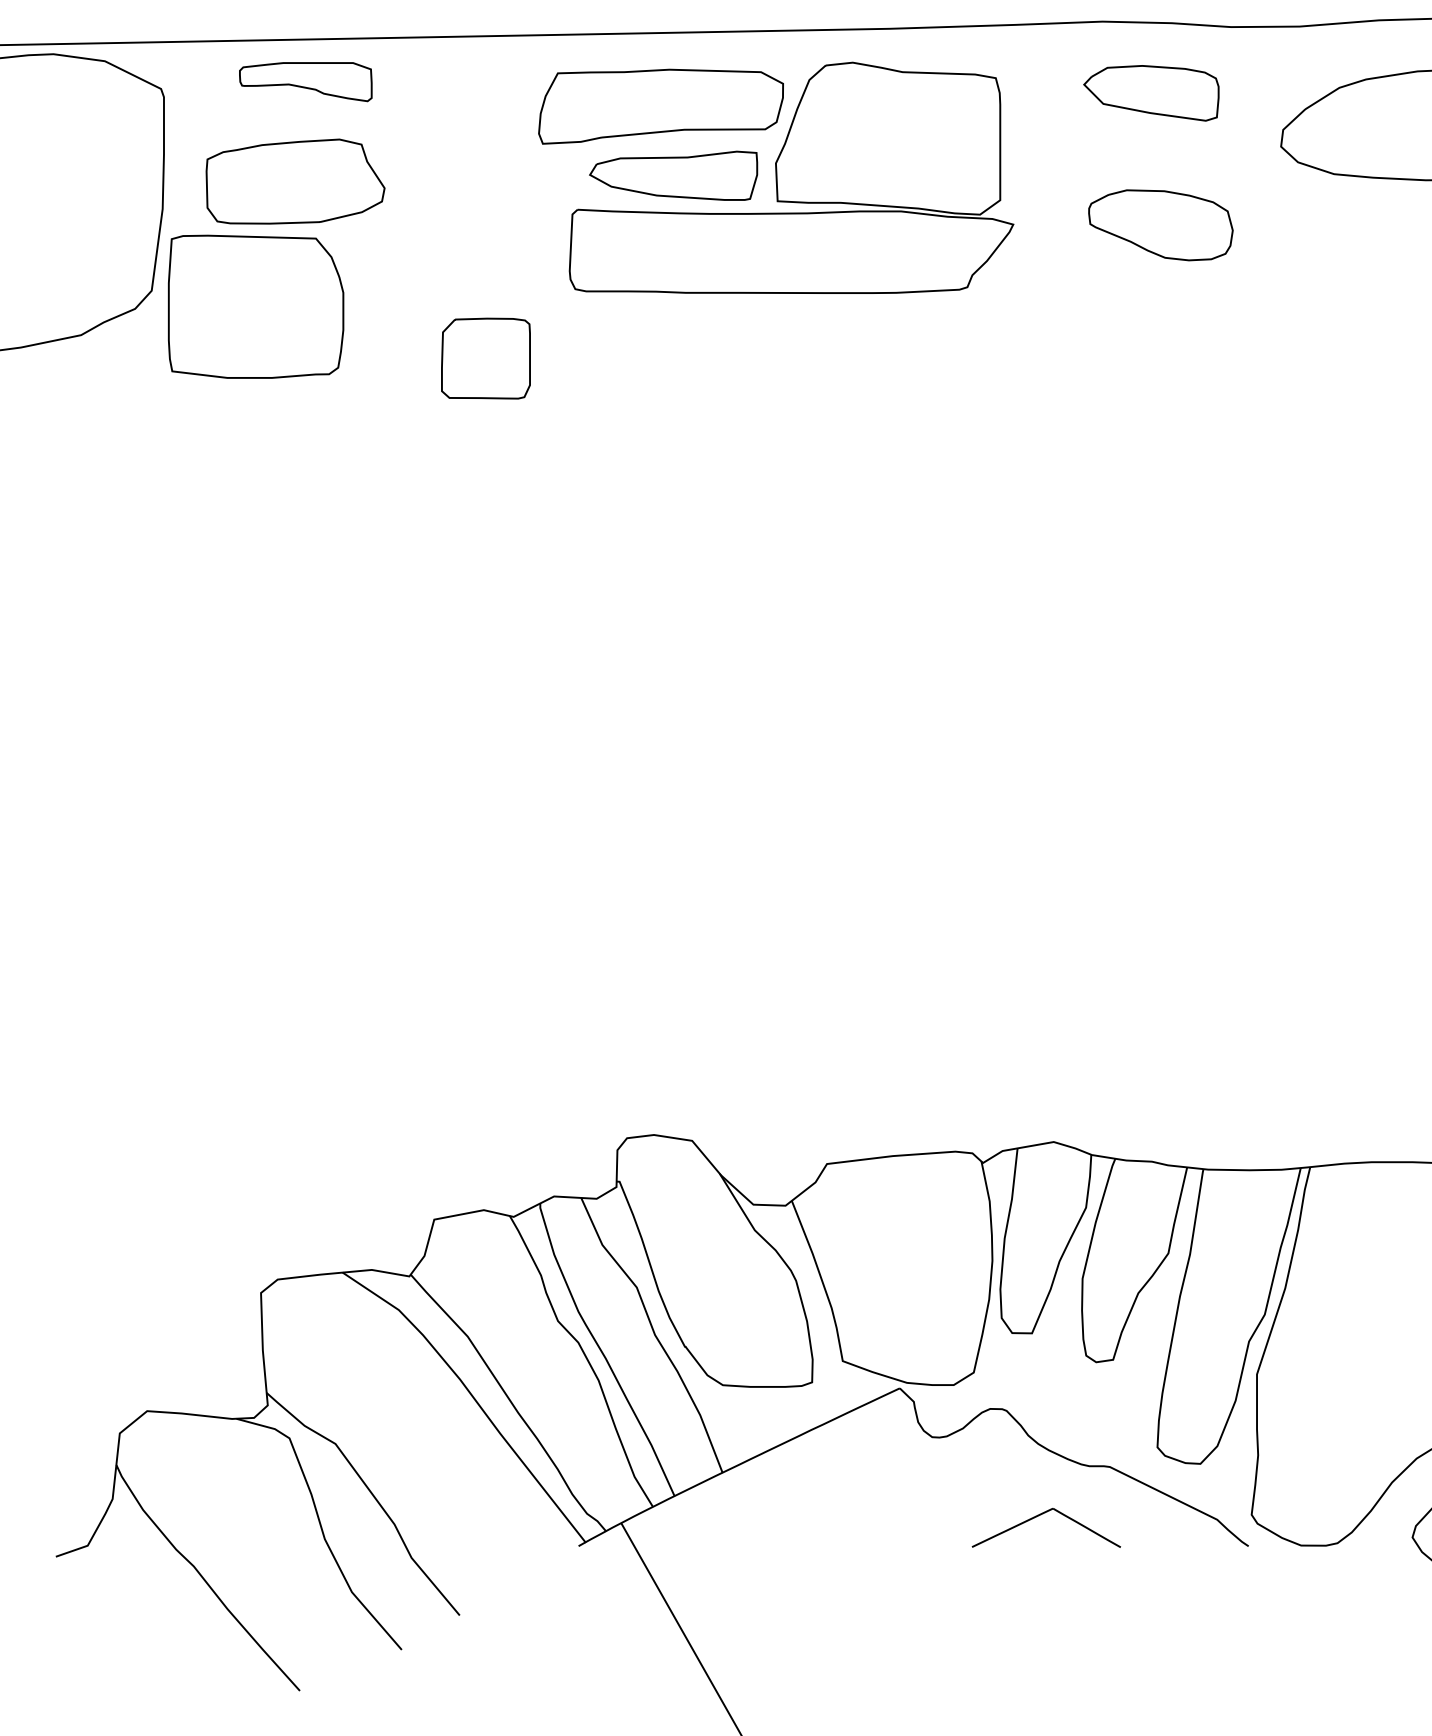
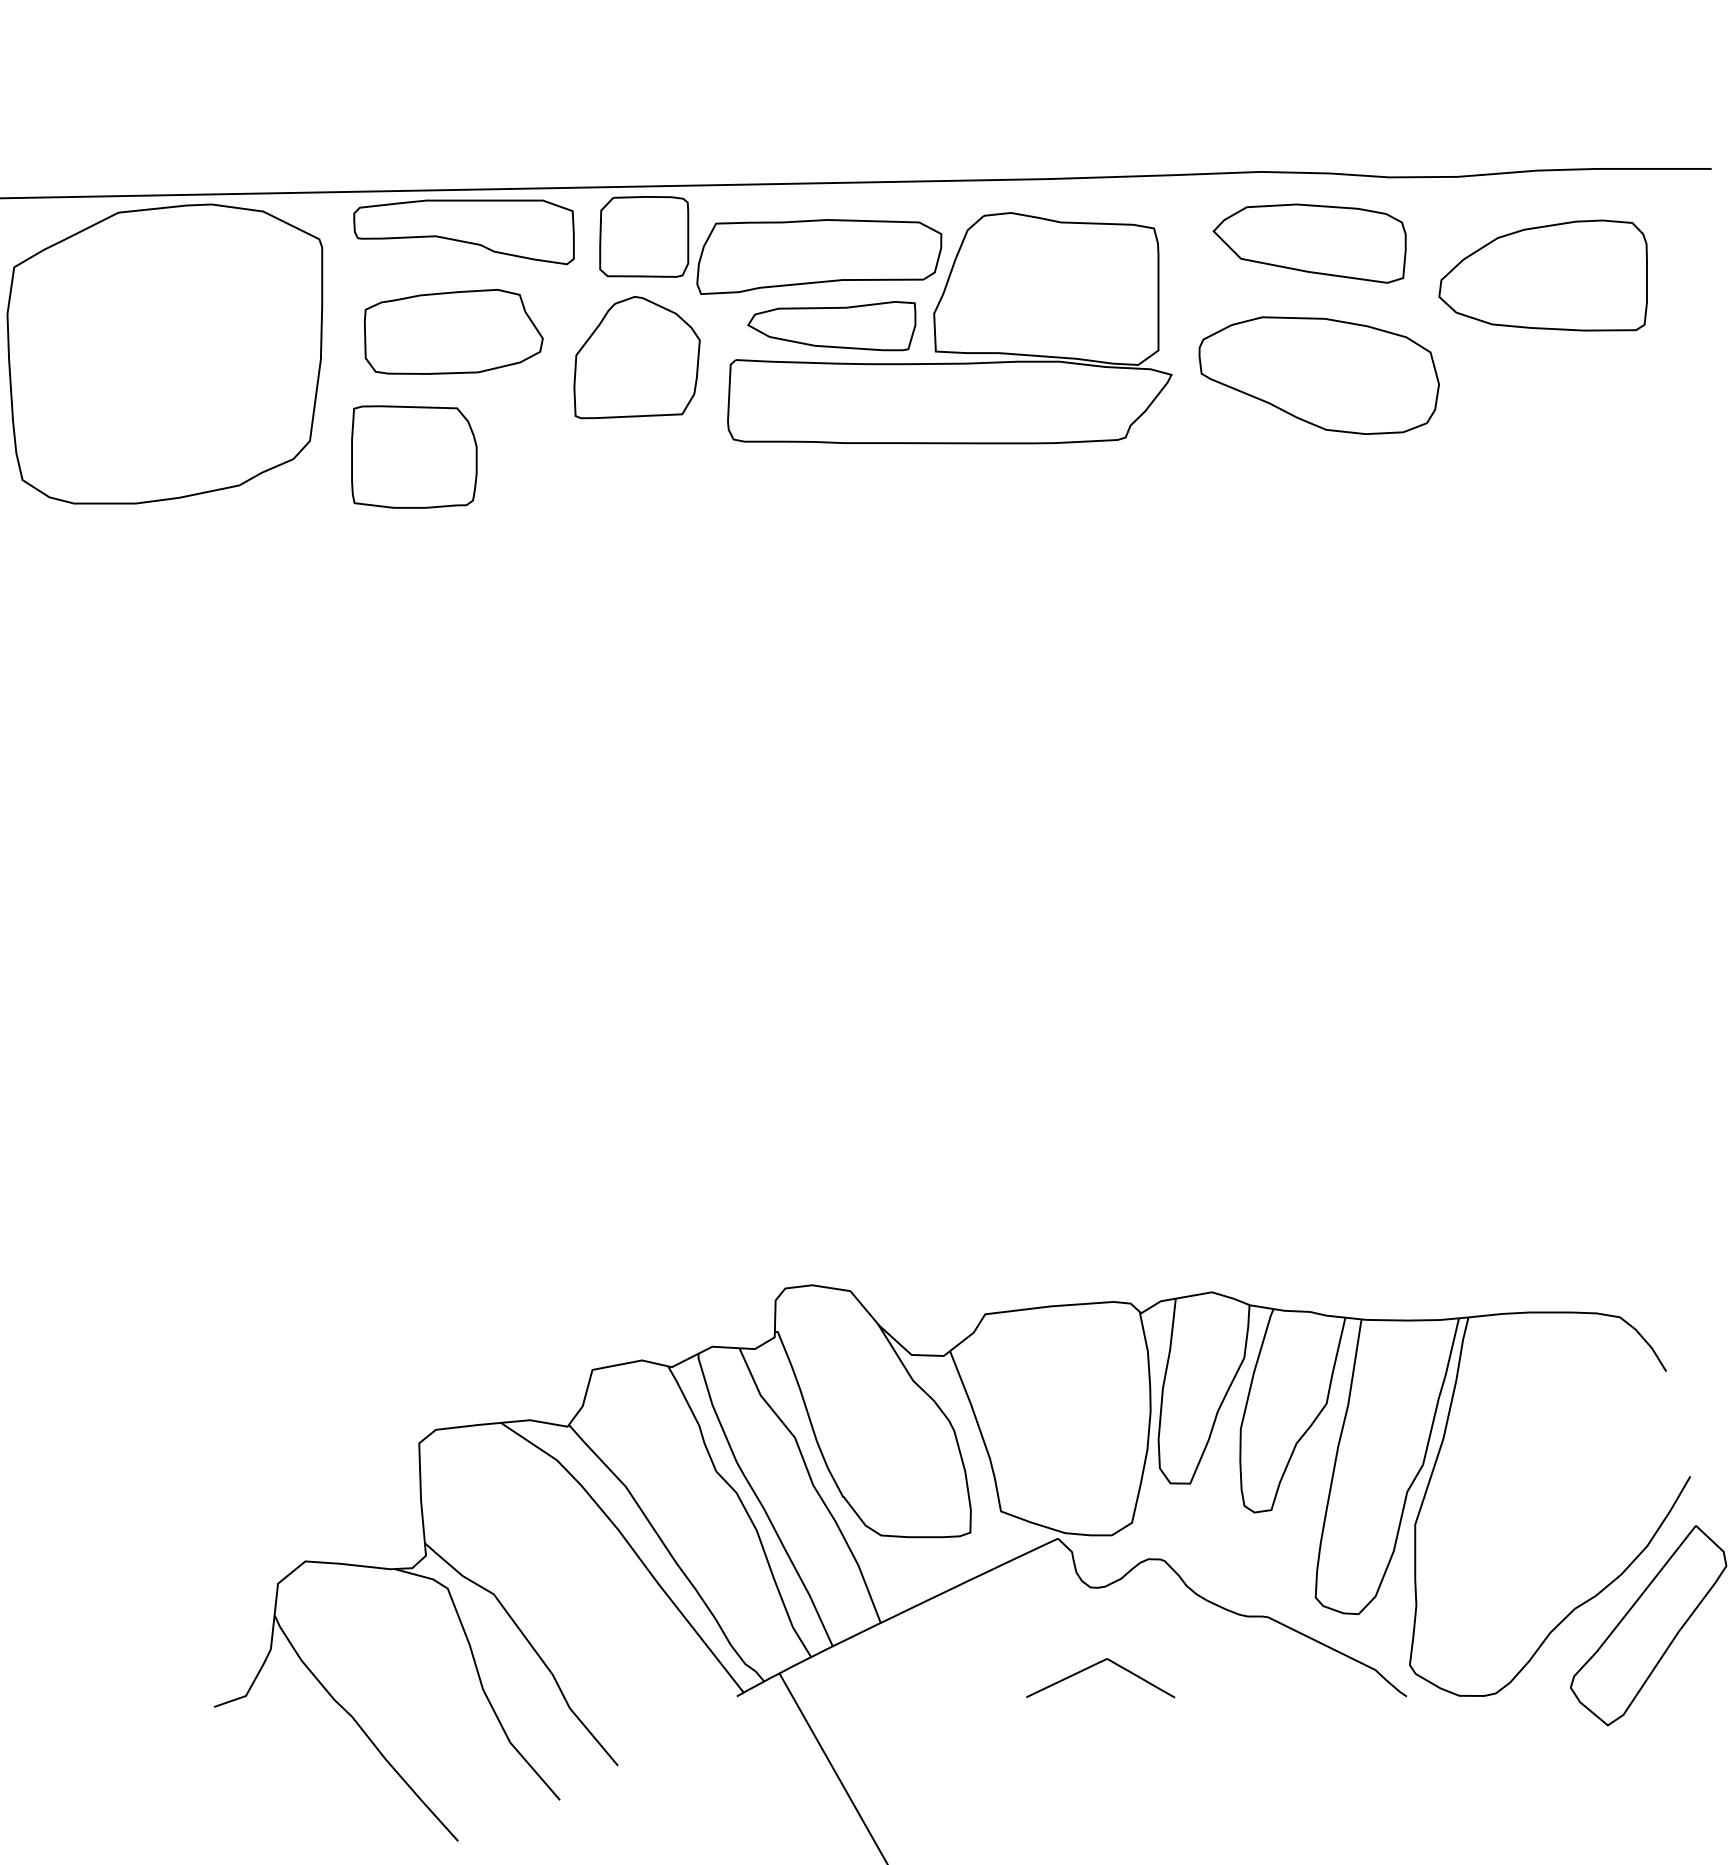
part: (305, 82) -> (463, 232), size x1.67
part: (1151, 93) -> (1309, 243), size x1.43
part: (478, 207) -> (636, 357), added
part: (1160, 225) -> (1318, 375), size x1.67
part: (256, 306) -> (414, 456), size x0.71
part: (486, 358) -> (644, 236), moved
part: (1039, 1516) -> (1093, 1666), moved

